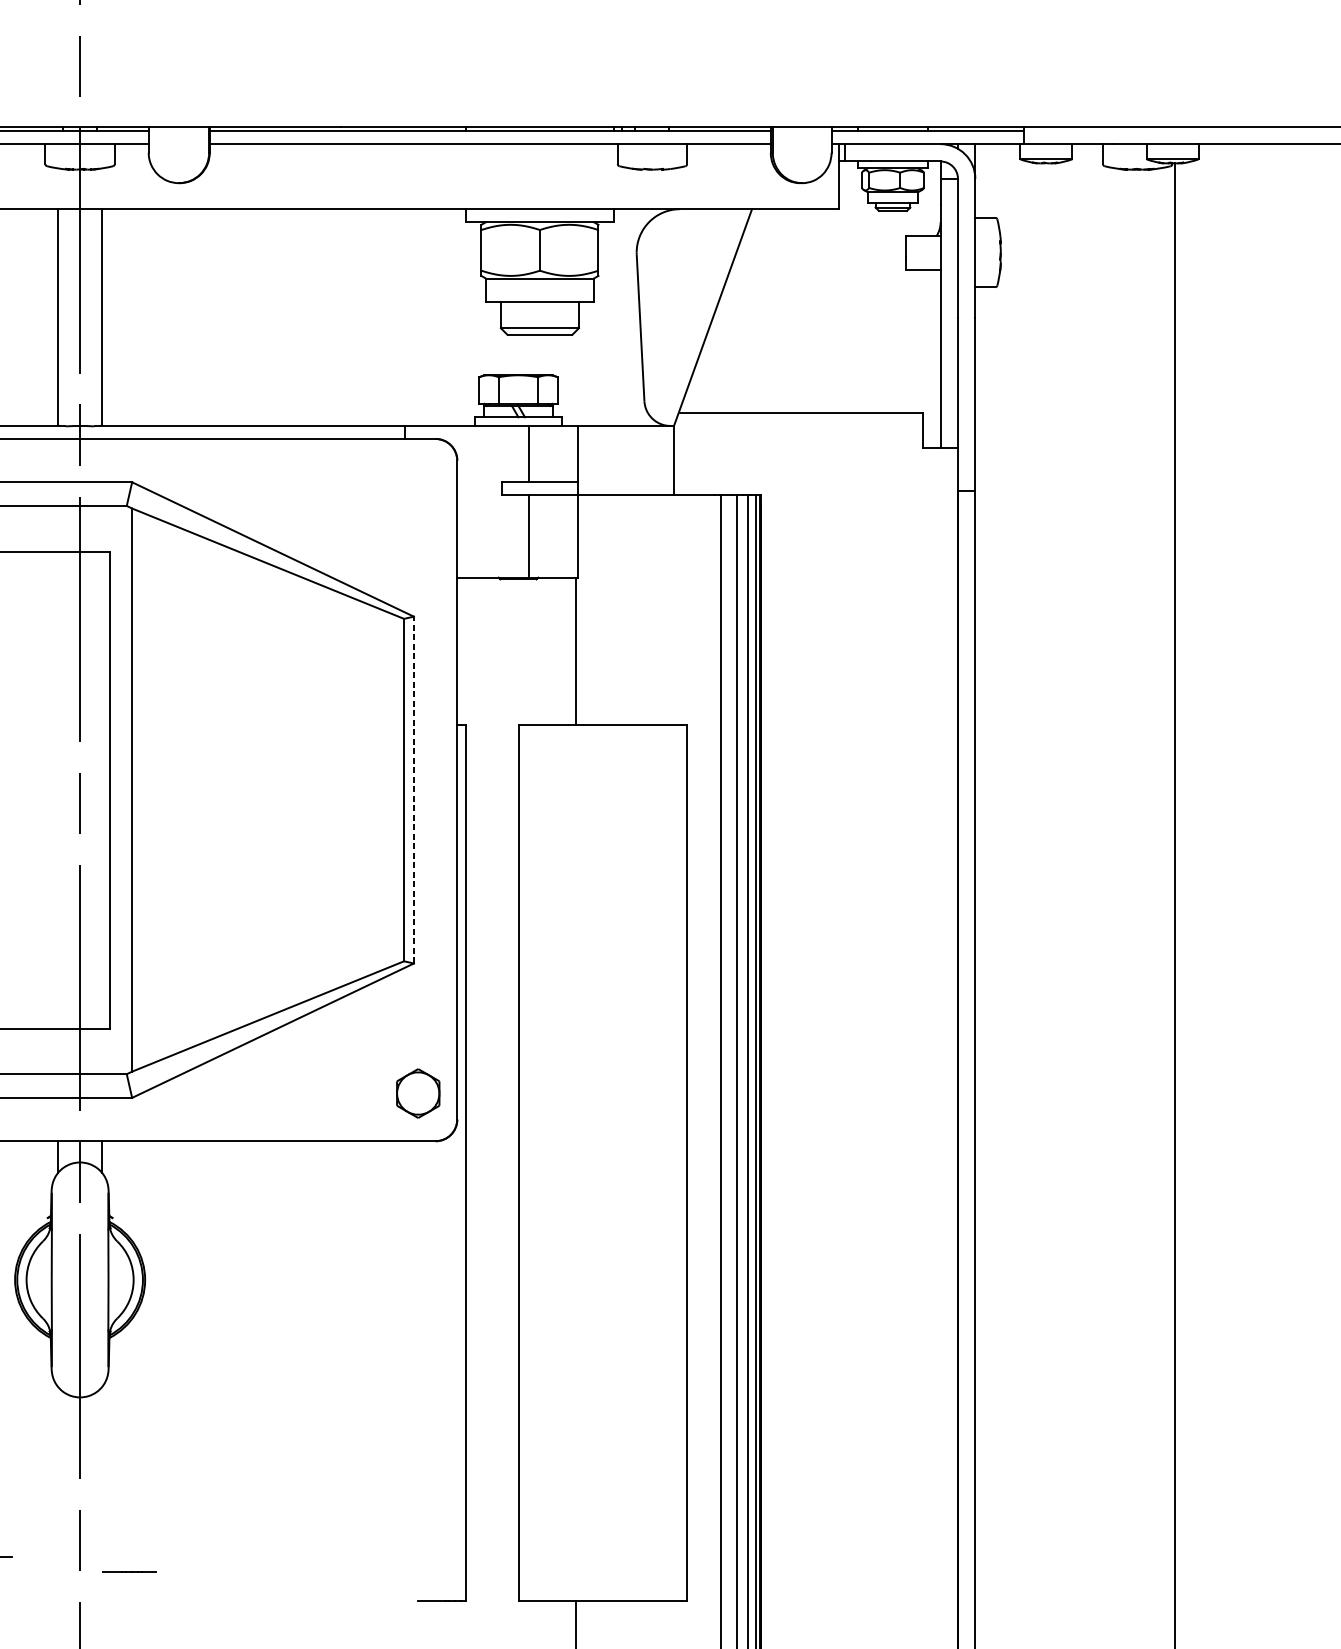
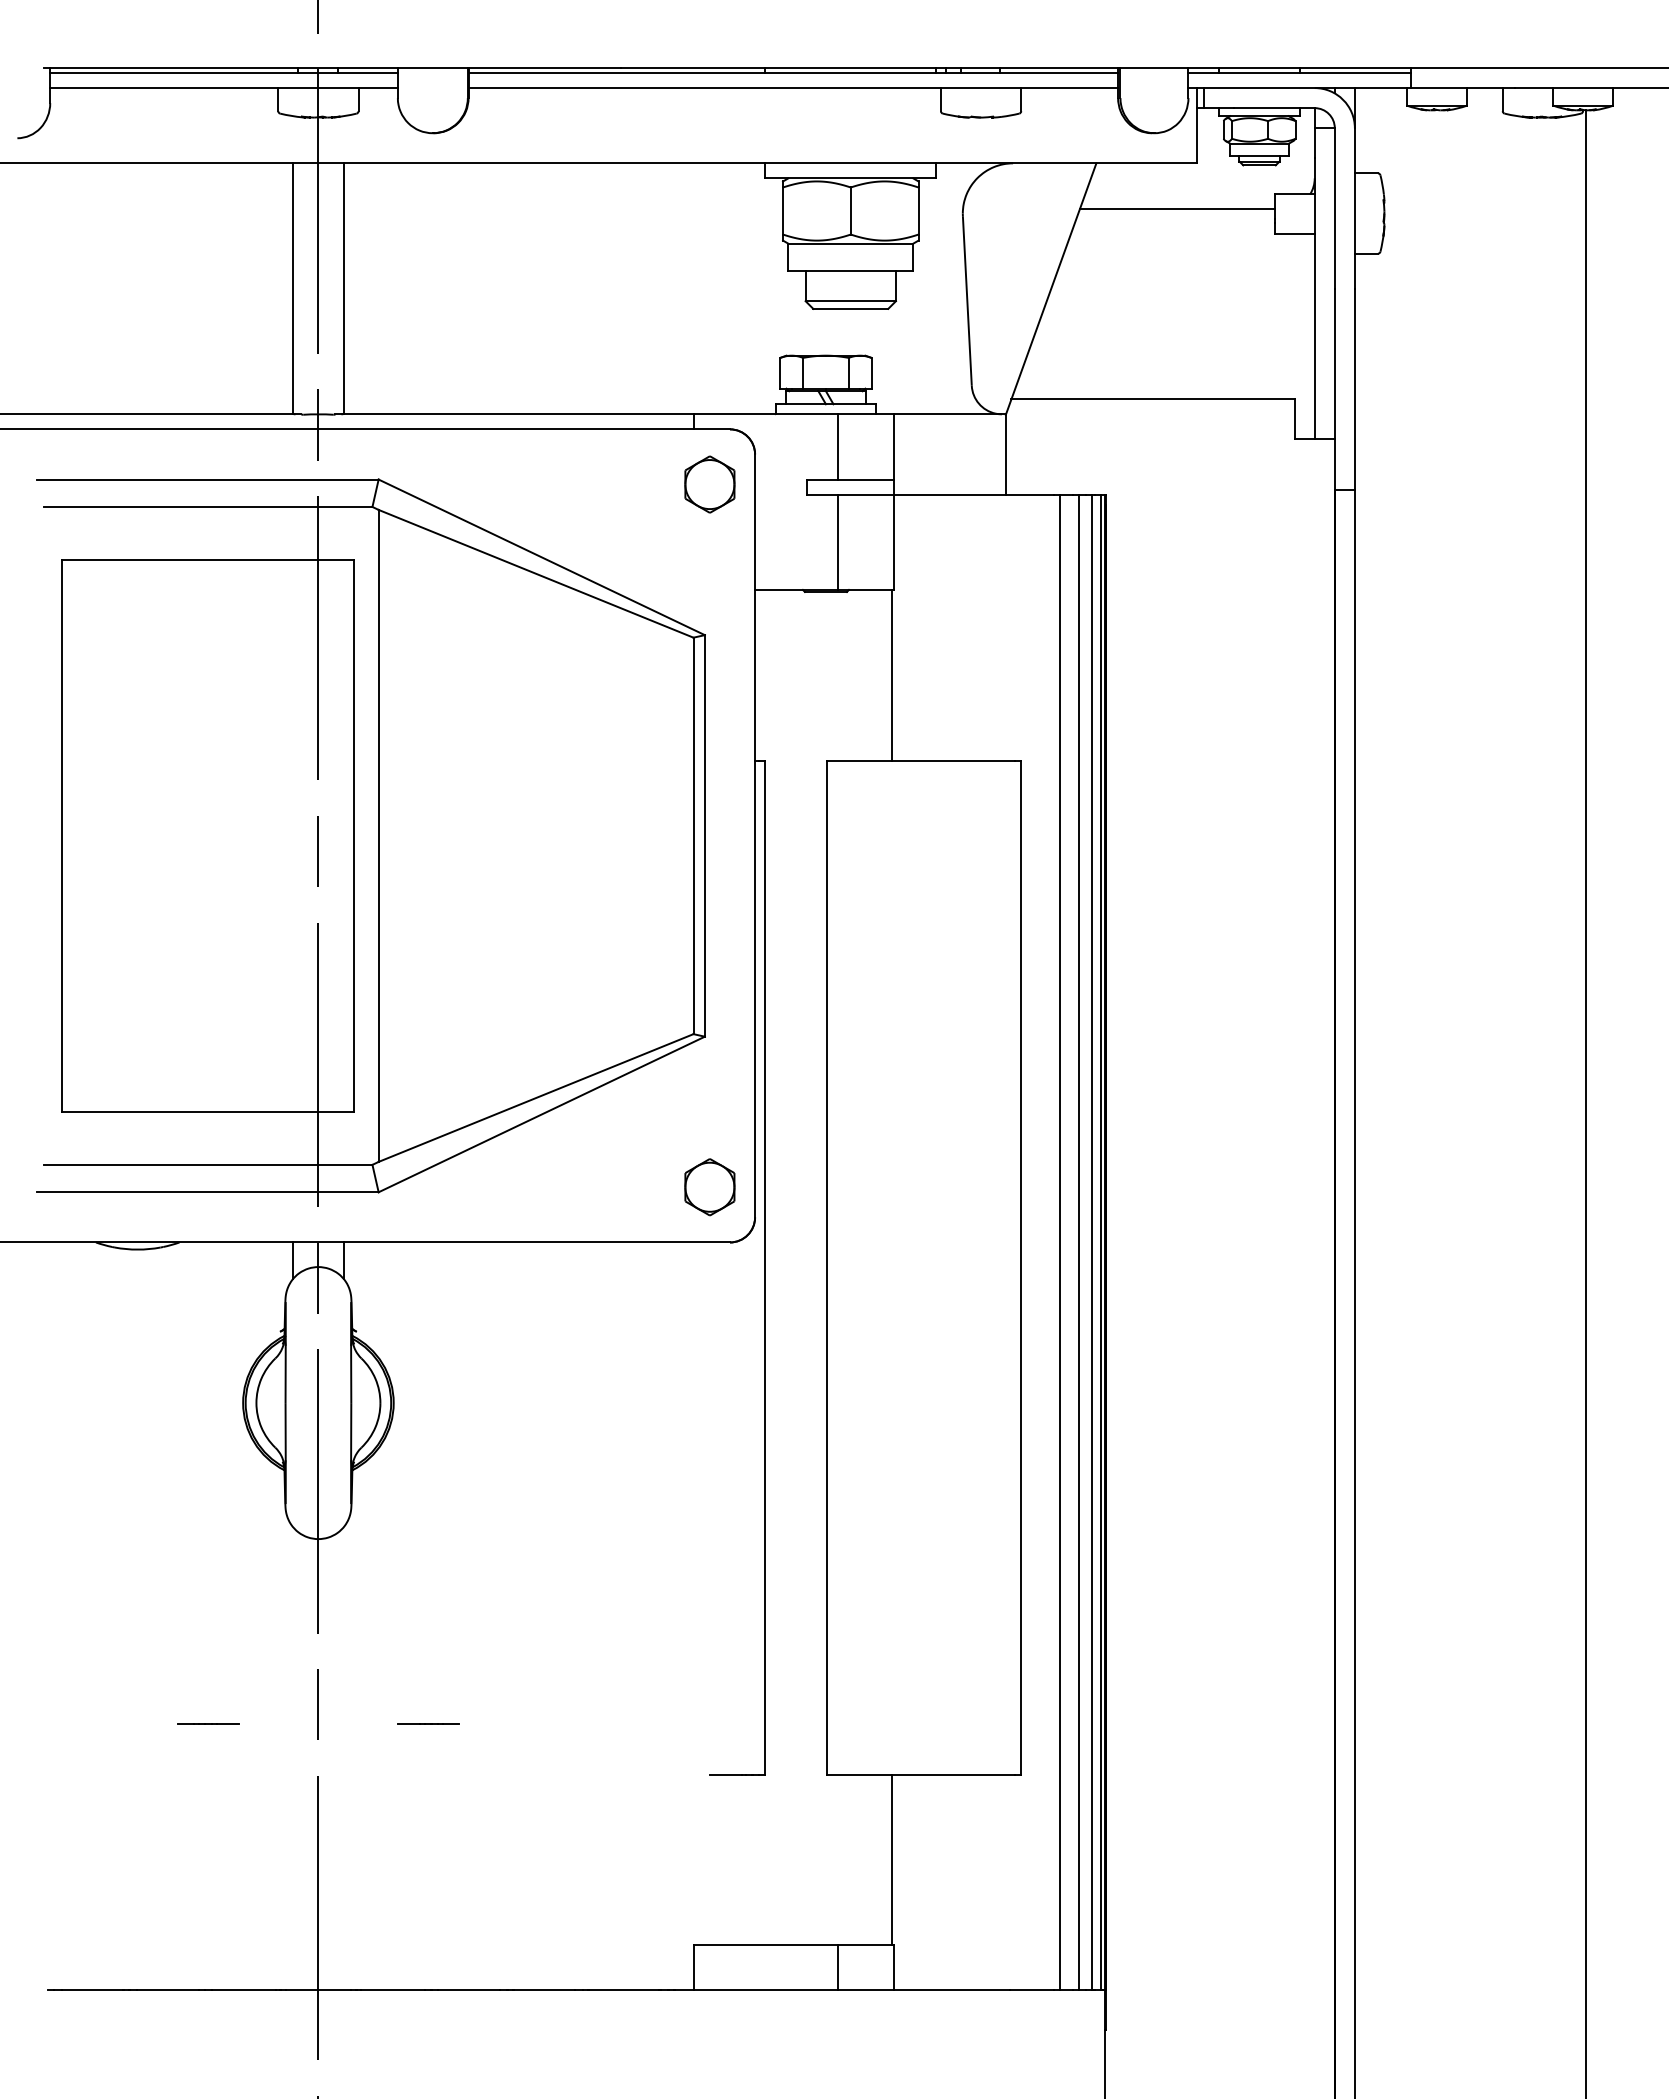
line: (822, 248) -> (1177, 208), added
part: (417, 486) -> (709, 484), added
line: (413, 789) -> (704, 835), dashed -> solid
line: (129, 1571) -> (428, 1723), moved

